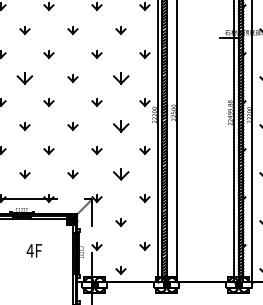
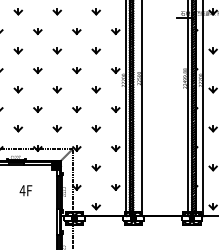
part: (25, 78) -> (18, 50), size x0.62
part: (119, 78) -> (95, 50), size x0.62
part: (119, 126) -> (95, 89), size x0.62
part: (119, 174) -> (95, 128), size x0.62

